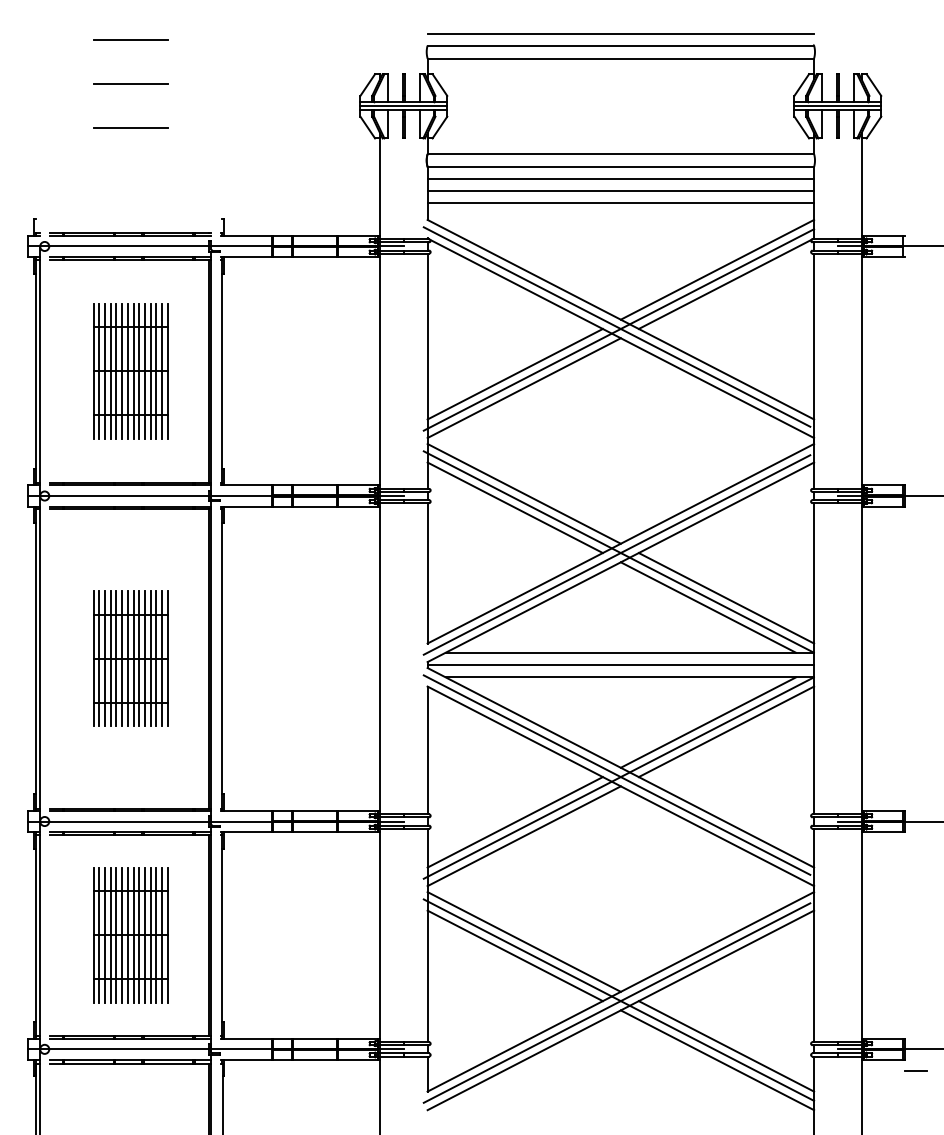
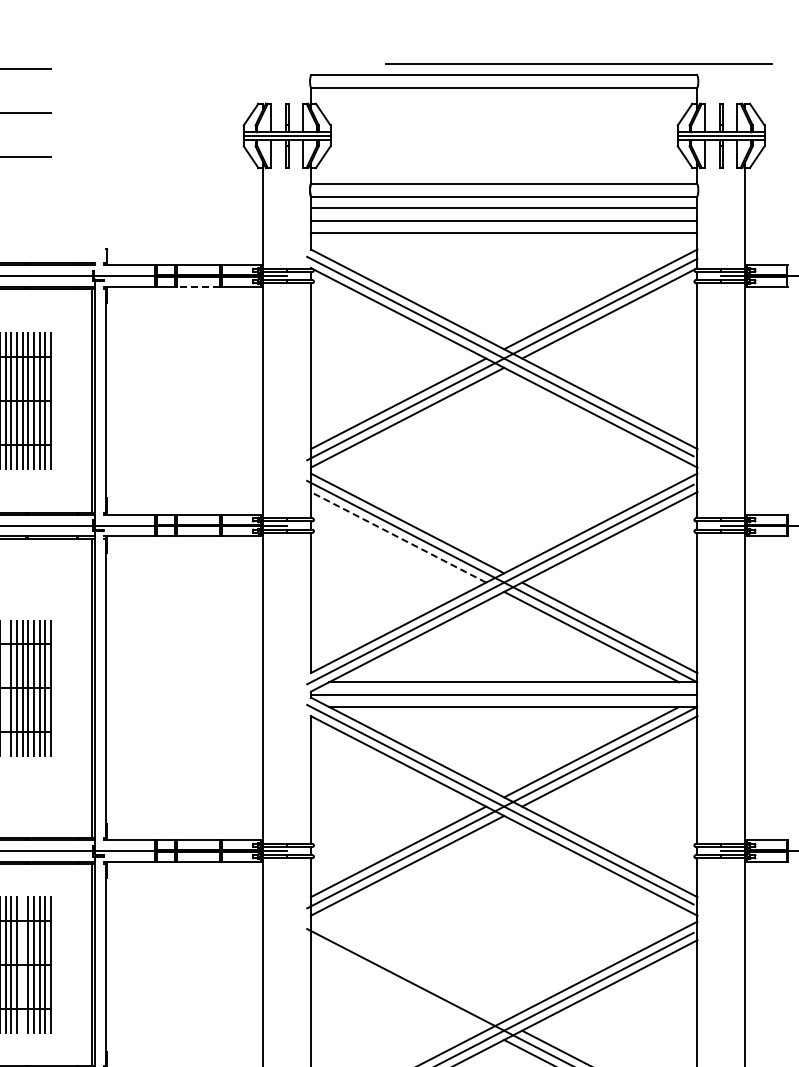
line: (620, 33) -> (578, 63), moved
line: (315, 257) -> (198, 287), solid -> dashed
line: (515, 507) -> (398, 537), solid -> dashed
line: (122, 658) -> (5, 688), removed
line: (139, 935) -> (22, 965), removed
line: (523, 941) -> (406, 971), removed
line: (514, 955) -> (397, 985), removed

